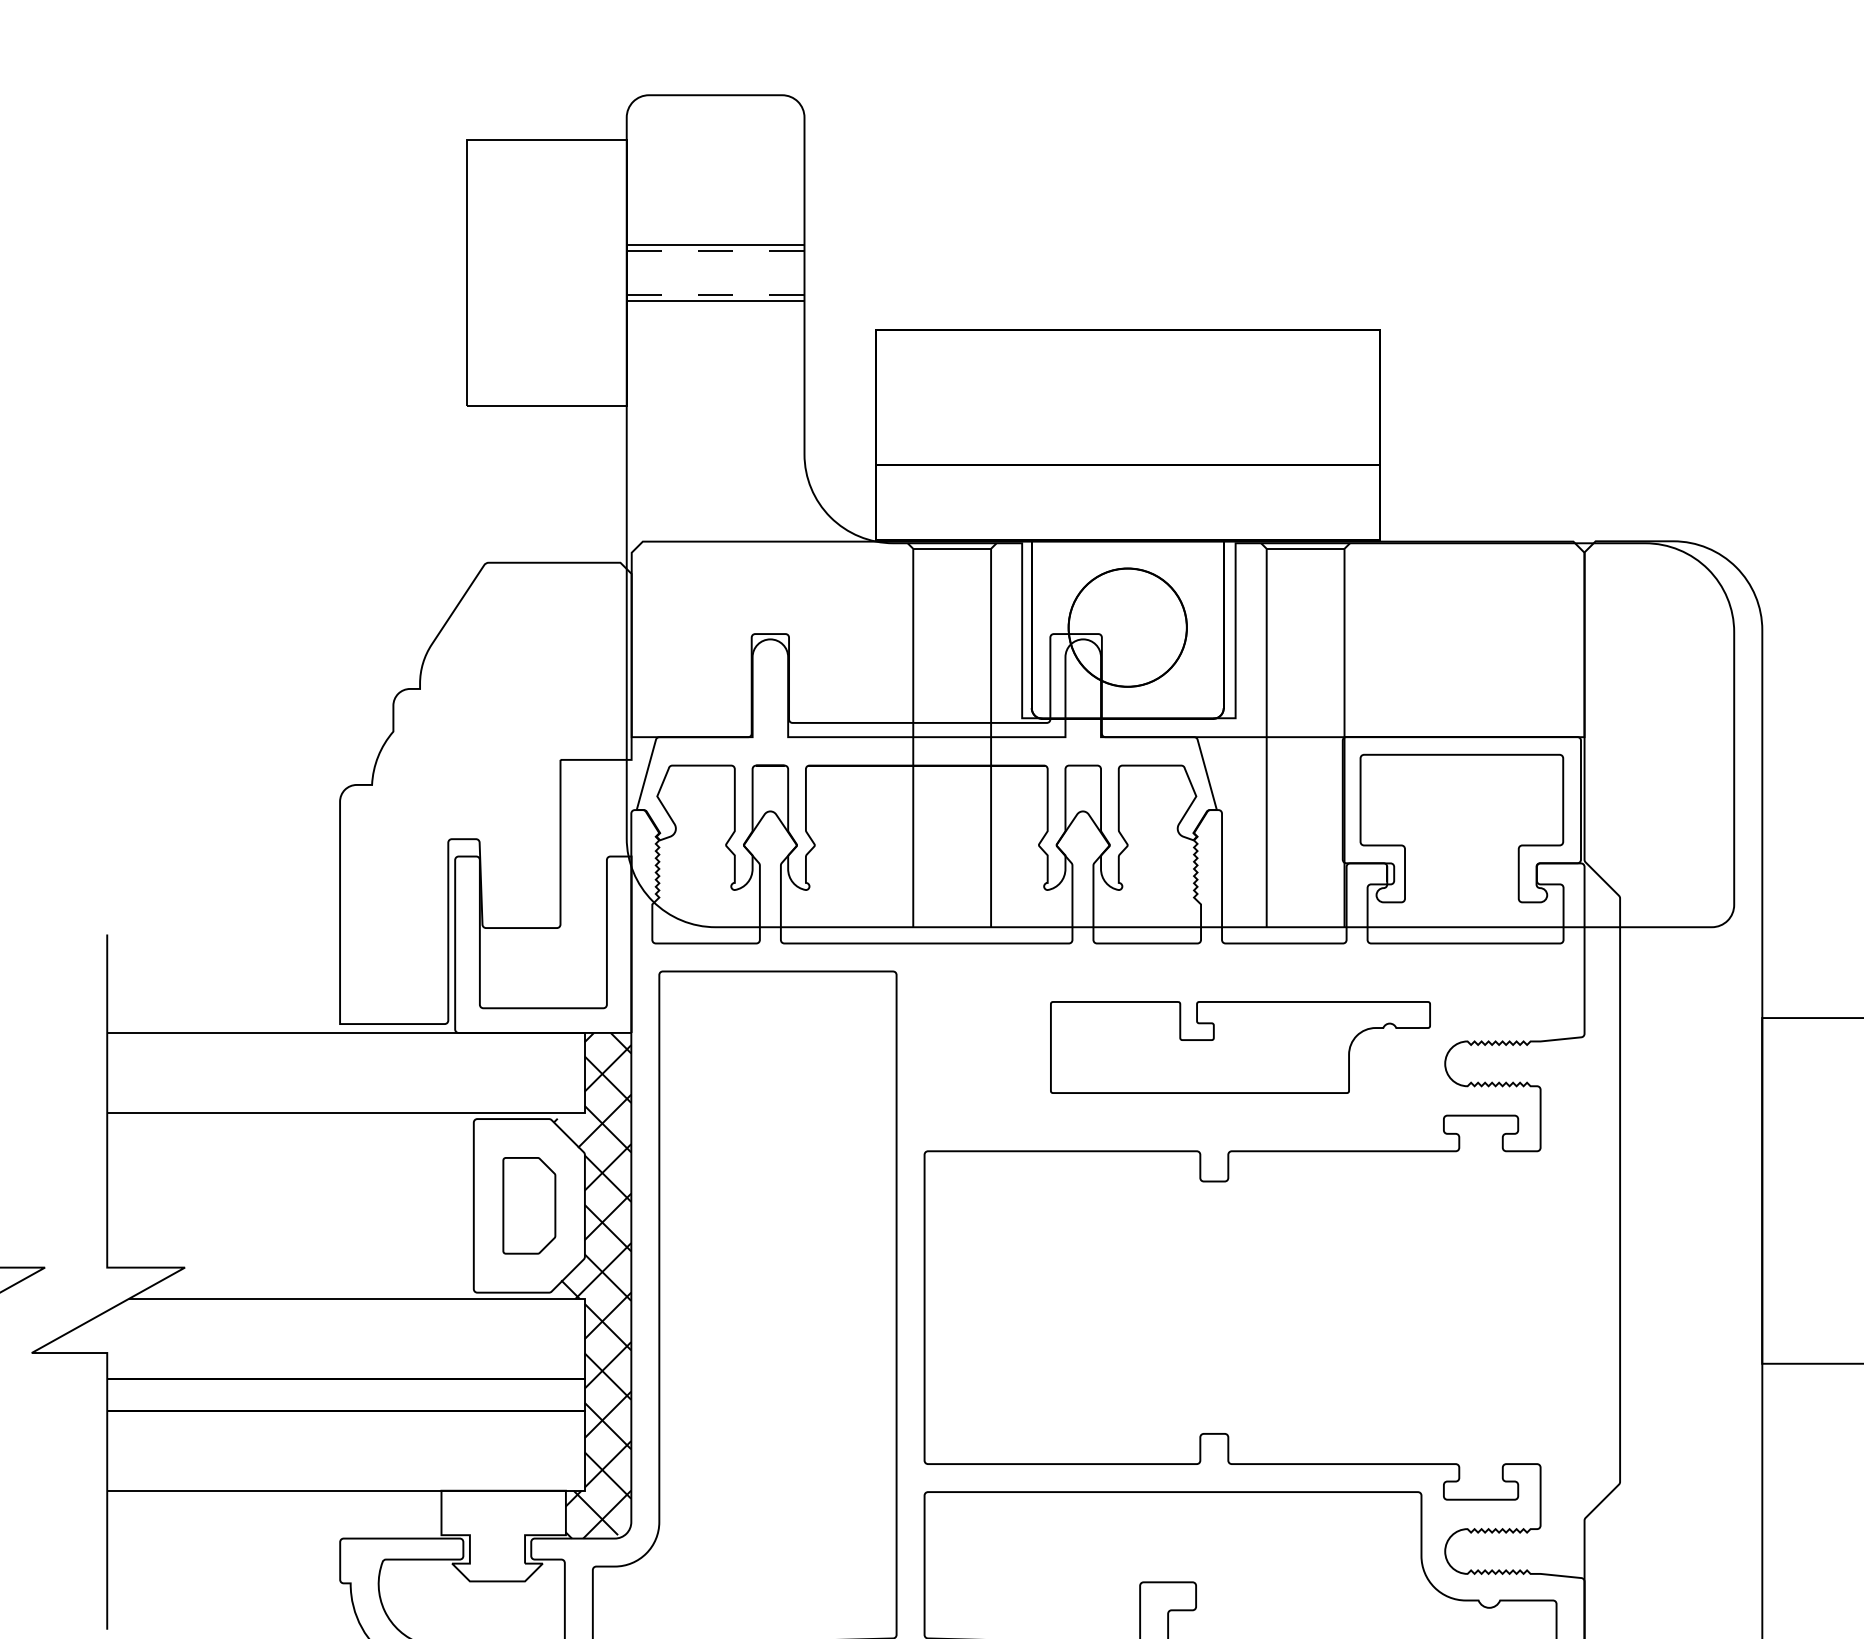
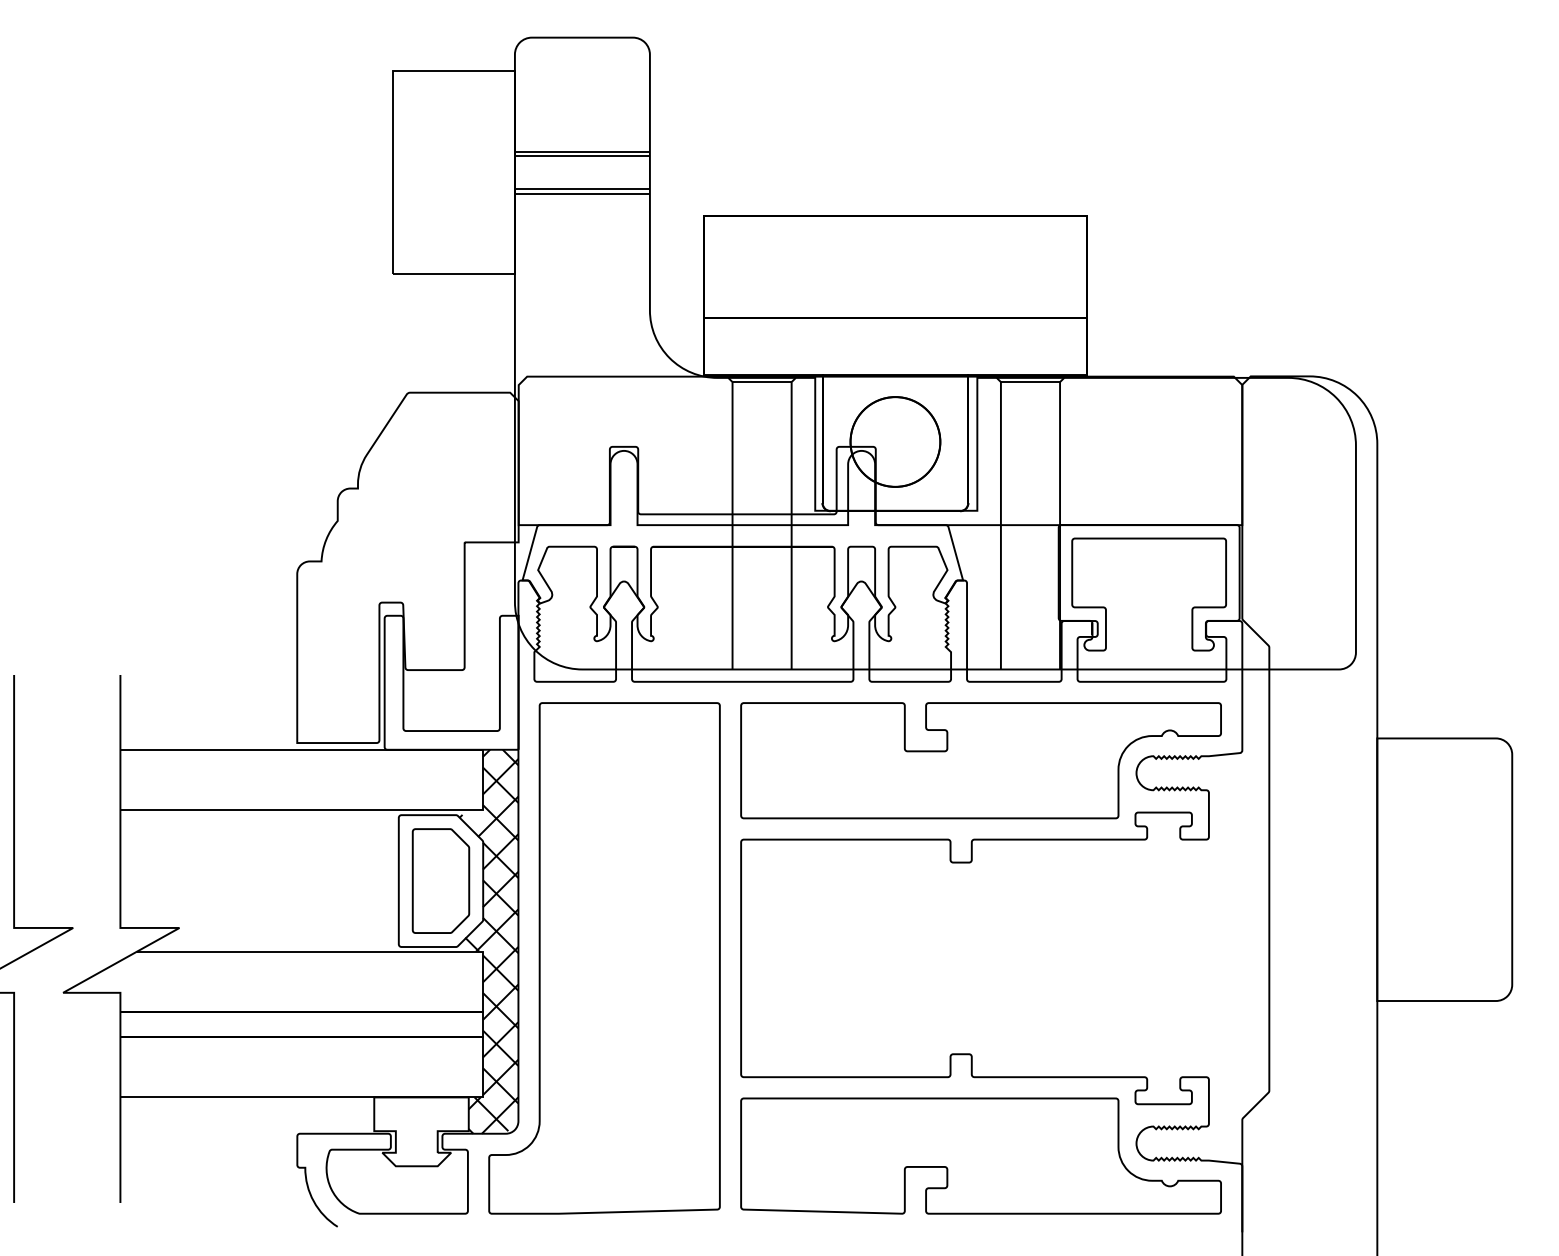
line: (715, 251) -> (582, 156), dashed -> solid
line: (715, 295) -> (582, 189), dashed -> solid
part: (1239, 1047) -> (980, 760), size x1.67
part: (528, 1205) -> (440, 880), size x1.43

